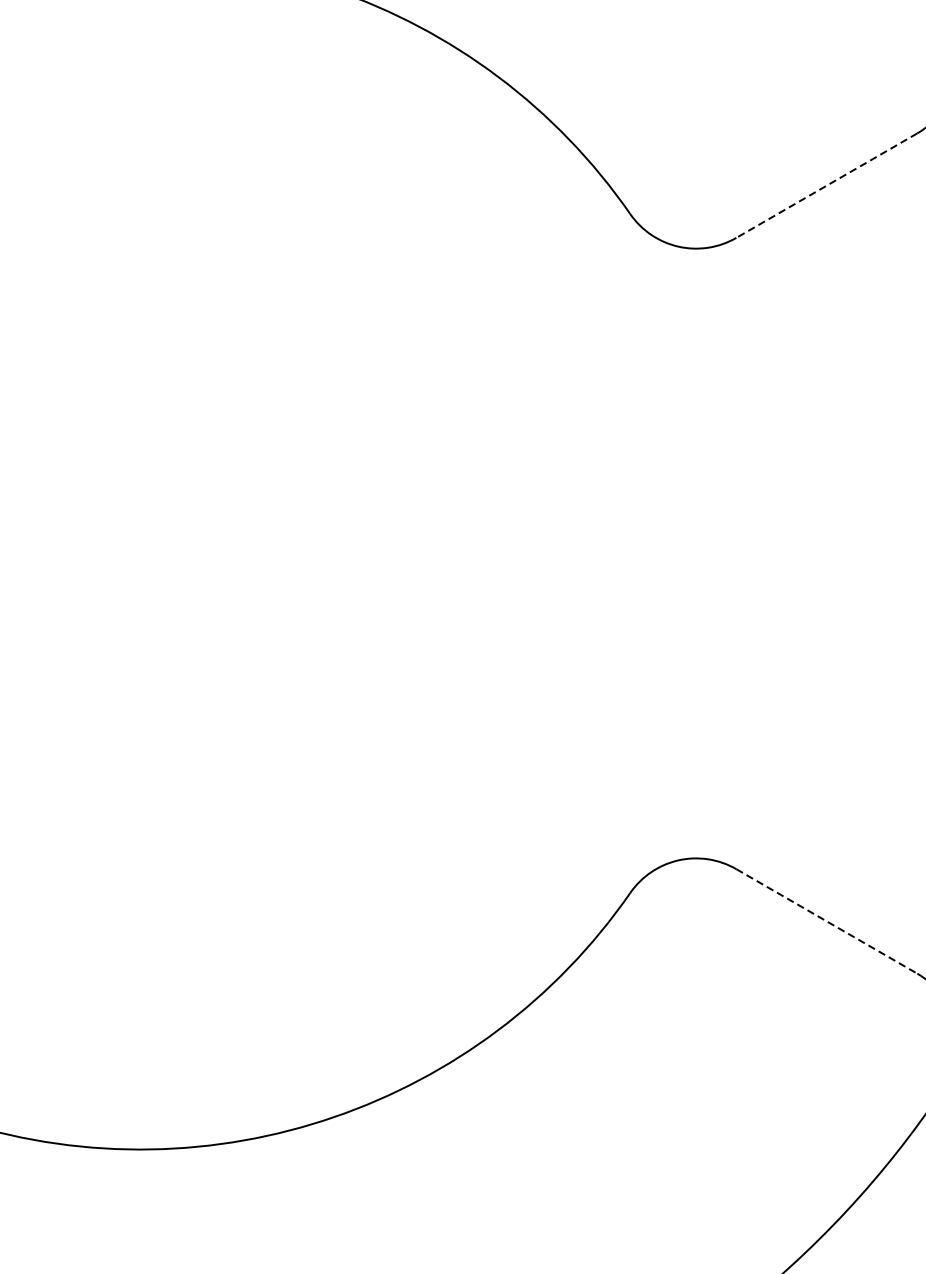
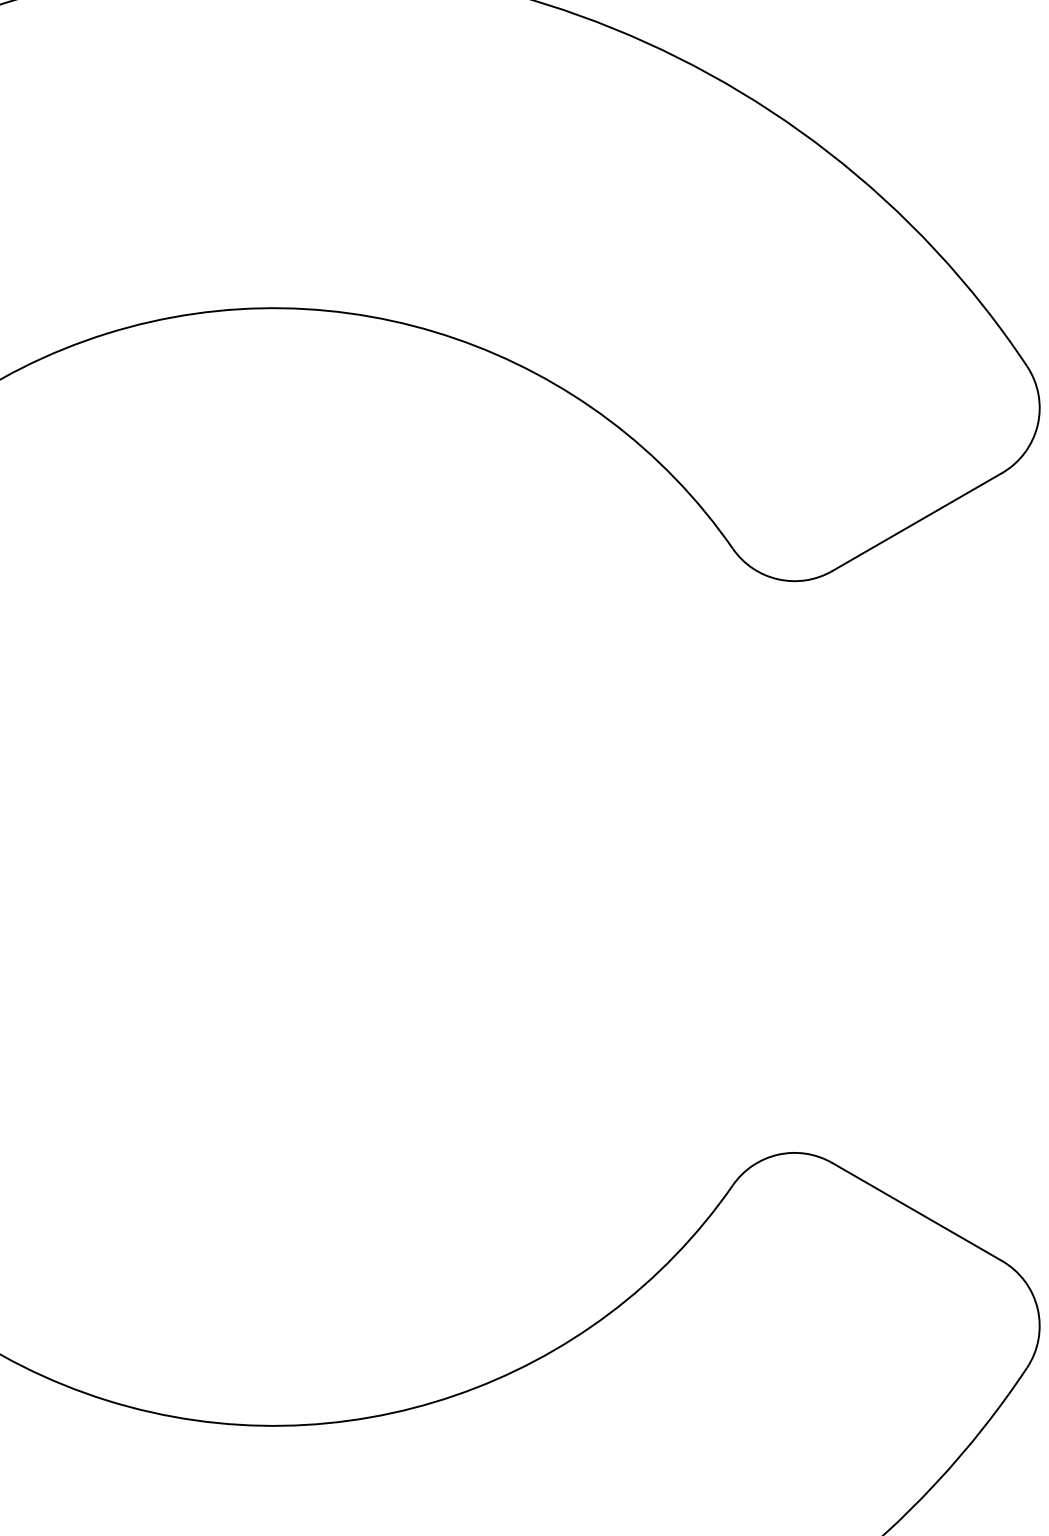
line: (827, 186) -> (917, 522), dashed -> solid
line: (827, 920) -> (917, 1211), dashed -> solid

